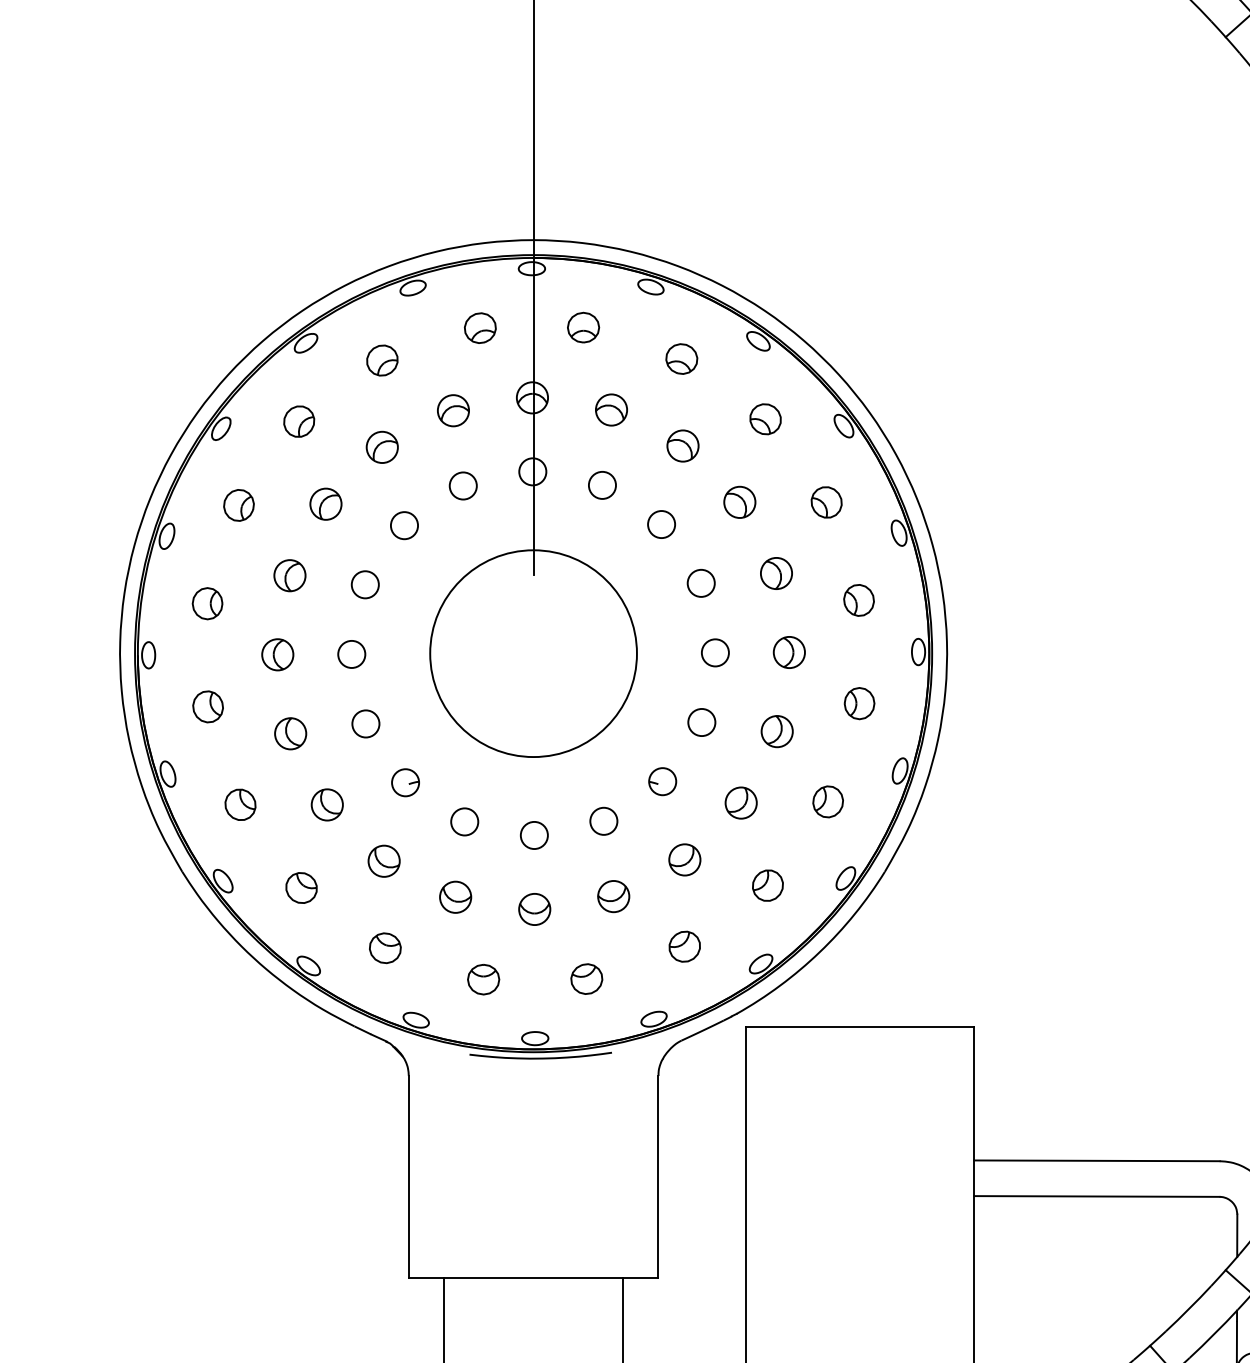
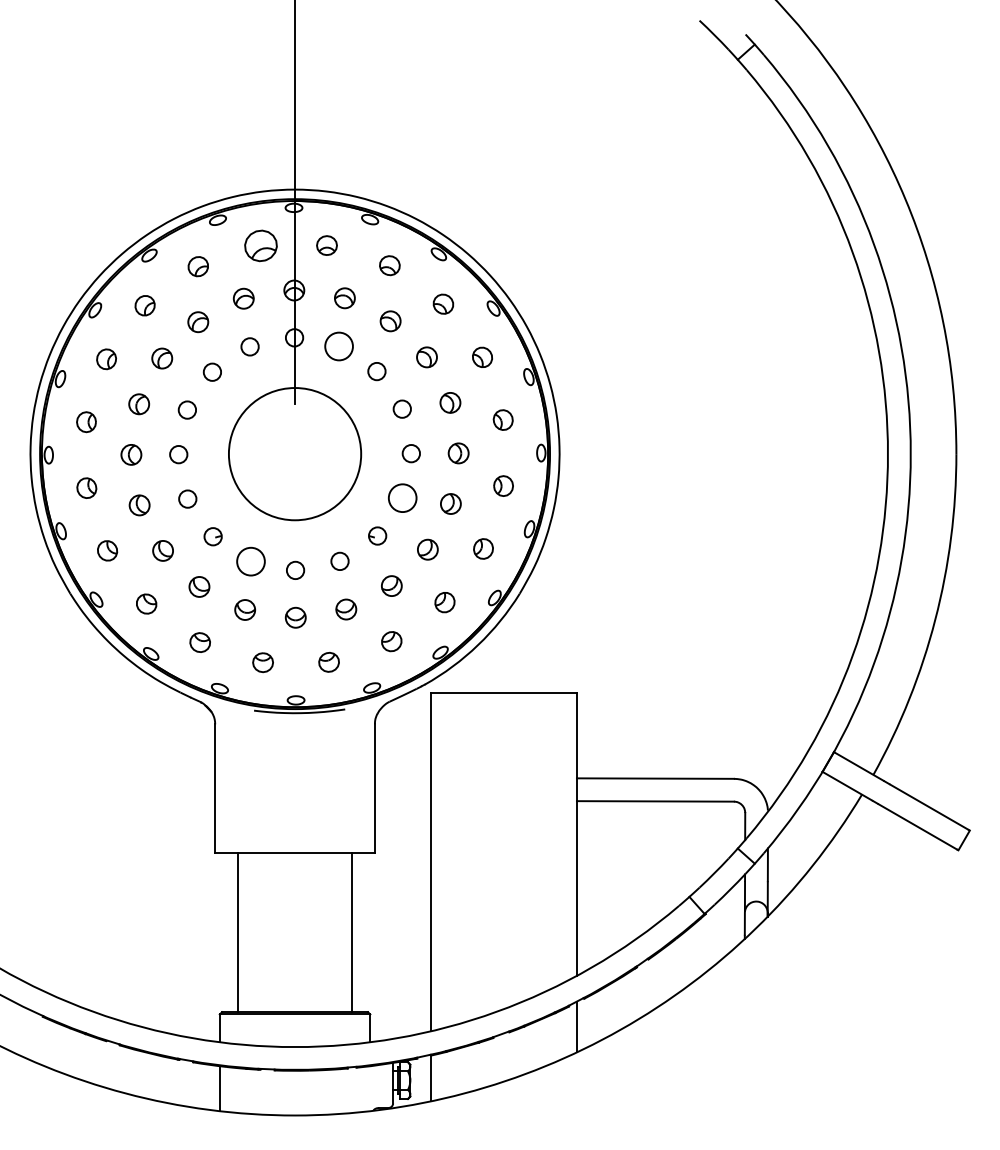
part: (479, 327) -> (260, 245), size x1.6
circle: (601, 485) -> (338, 346), size x1.6
circle: (701, 721) -> (402, 497), size x1.6
circle: (463, 821) -> (250, 561), size x1.6

